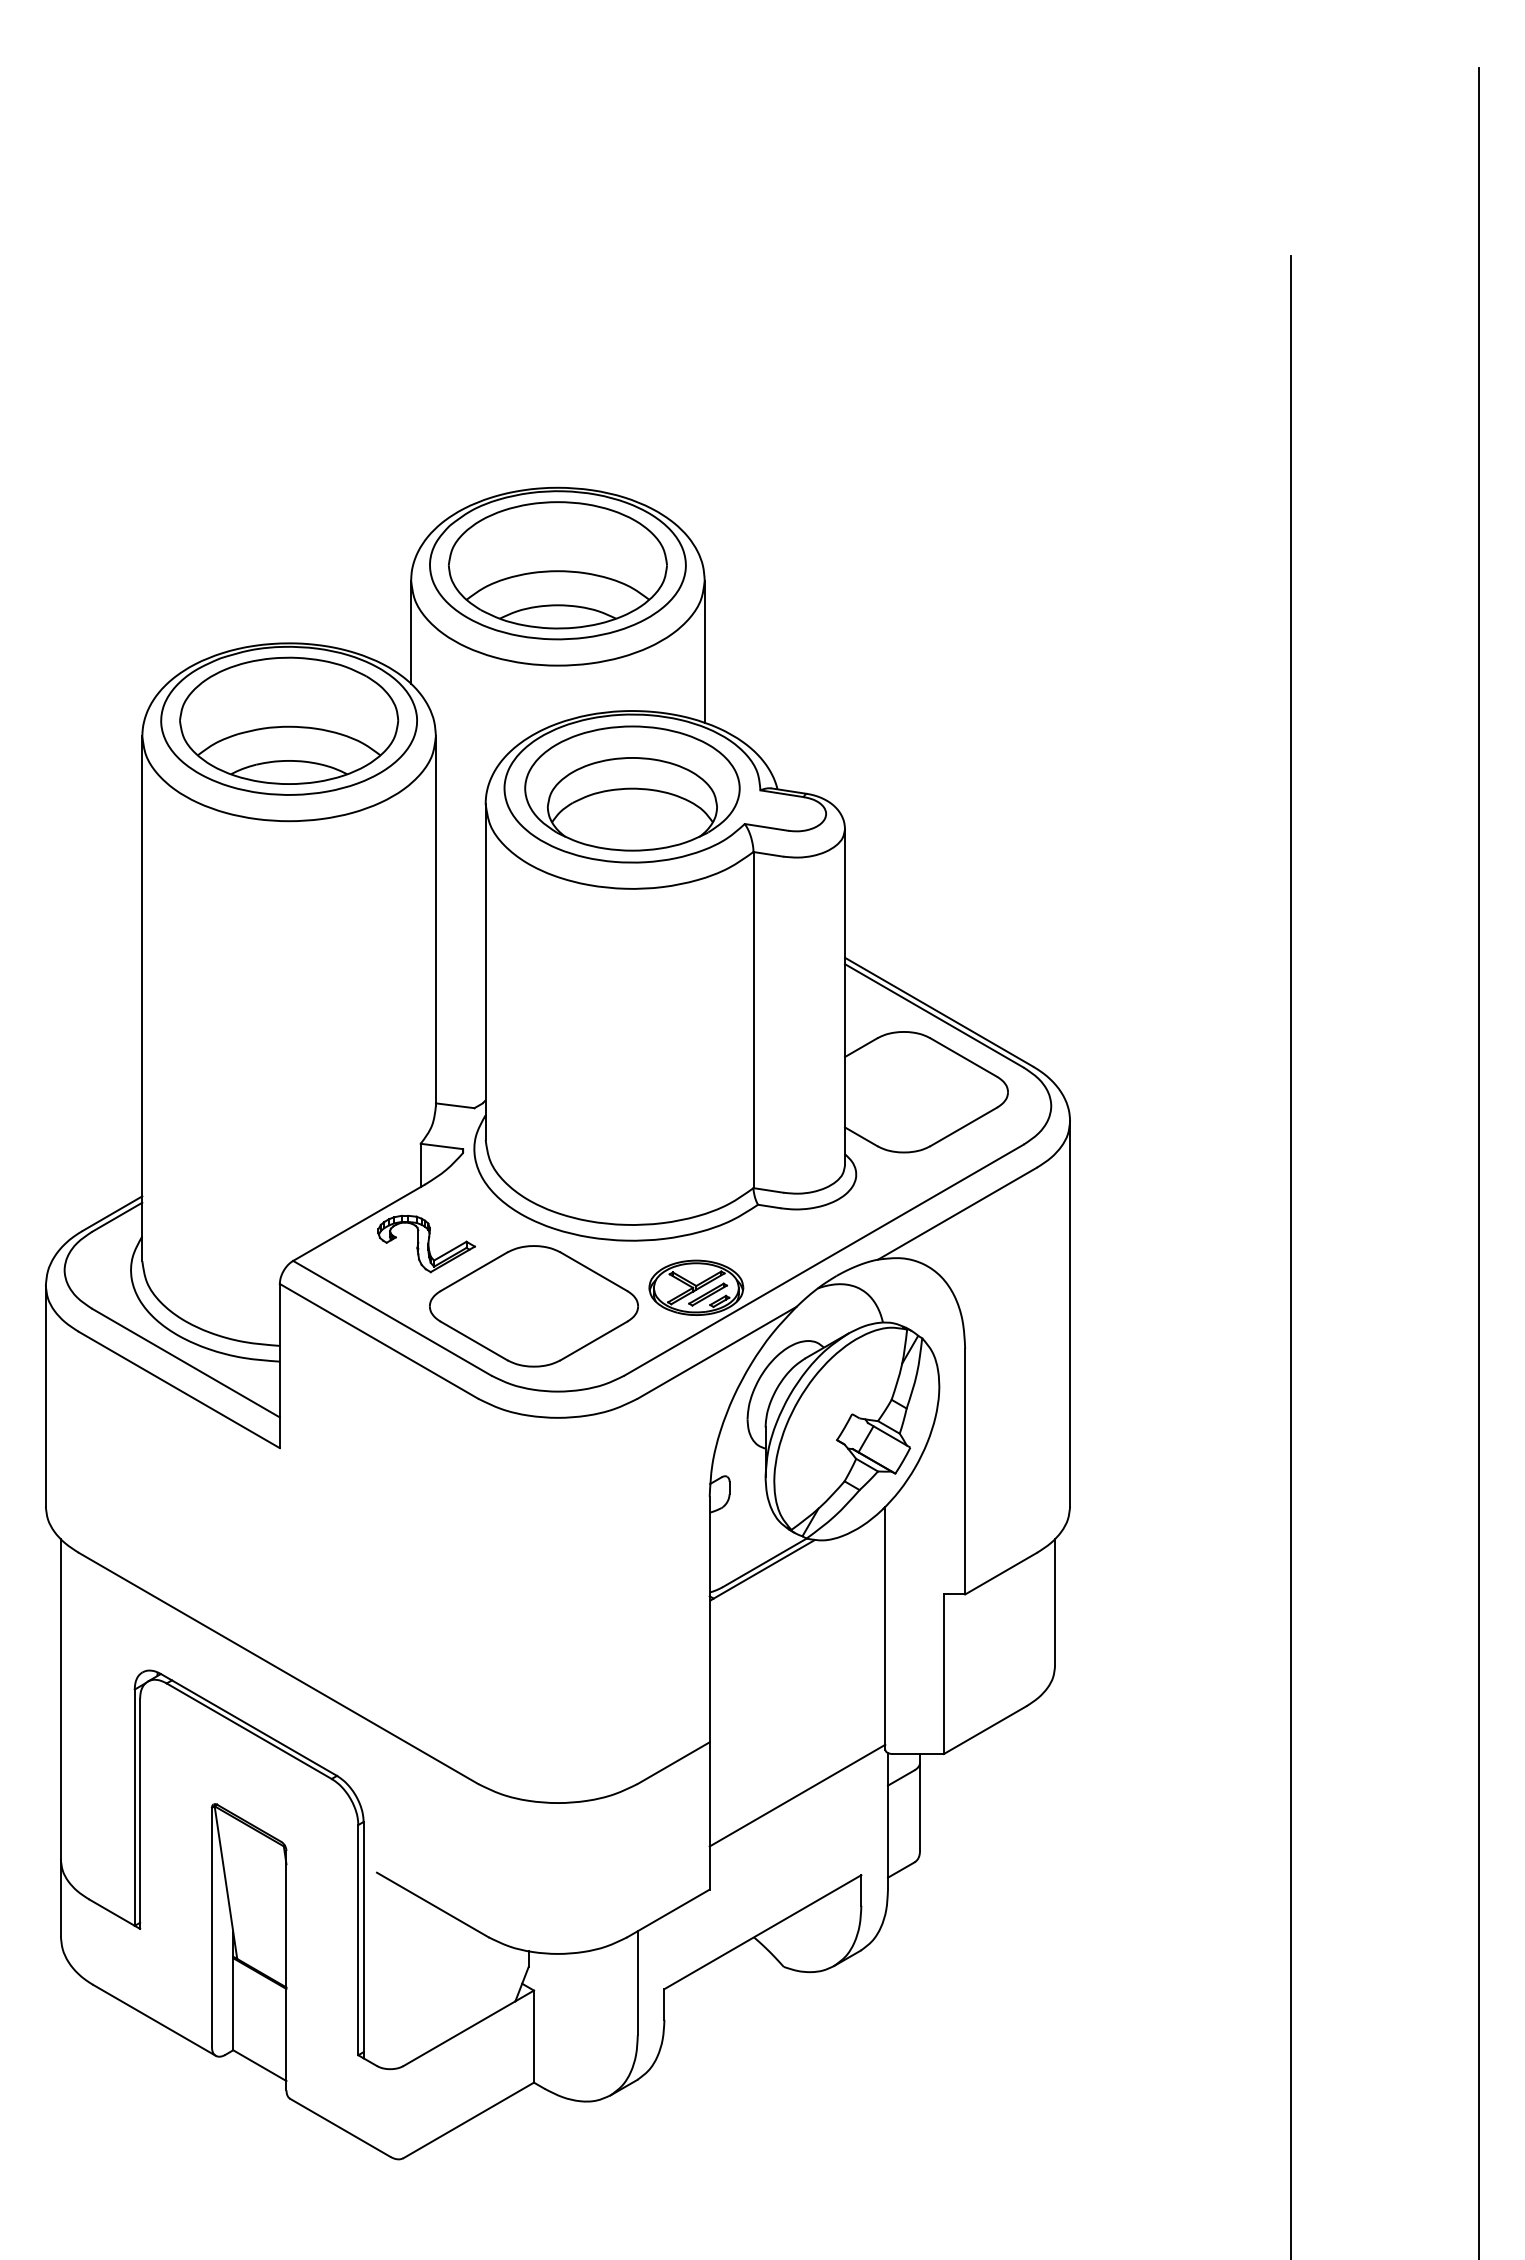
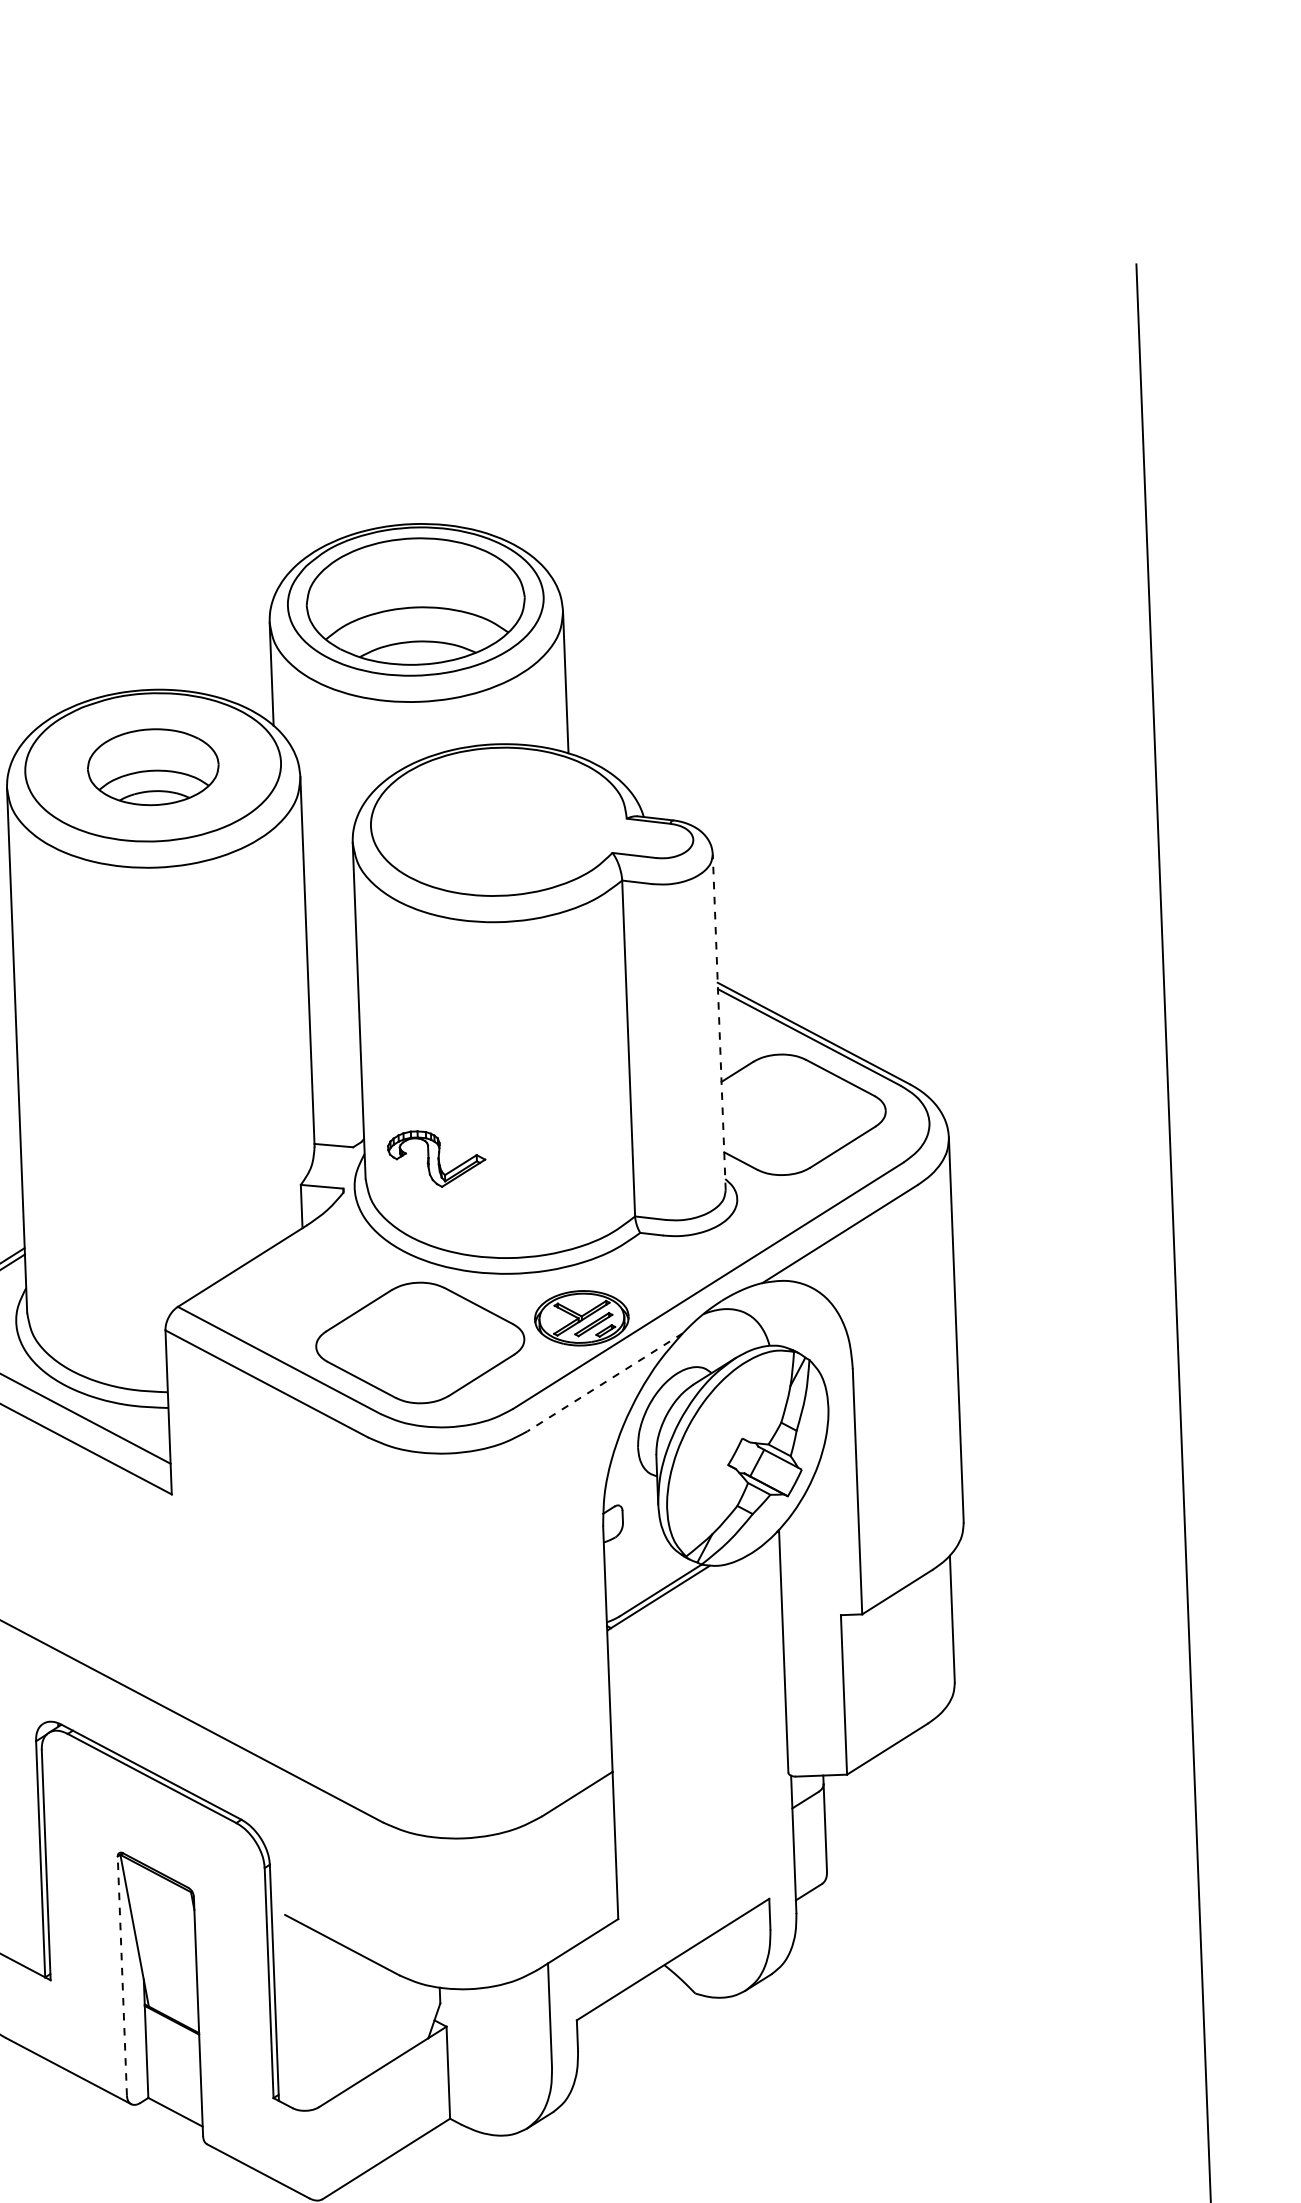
part: (289, 720) -> (153, 766), size x0.6
part: (632, 788) -> (498, 821), removed
line: (845, 996) -> (719, 1021), solid -> dashed
part: (426, 1244) -> (436, 1159), moved
line: (717, 1352) -> (605, 1382), solid -> dashed
line: (797, 1795) -> (702, 1821), removed
line: (211, 1927) -> (121, 1976), solid -> dashed

